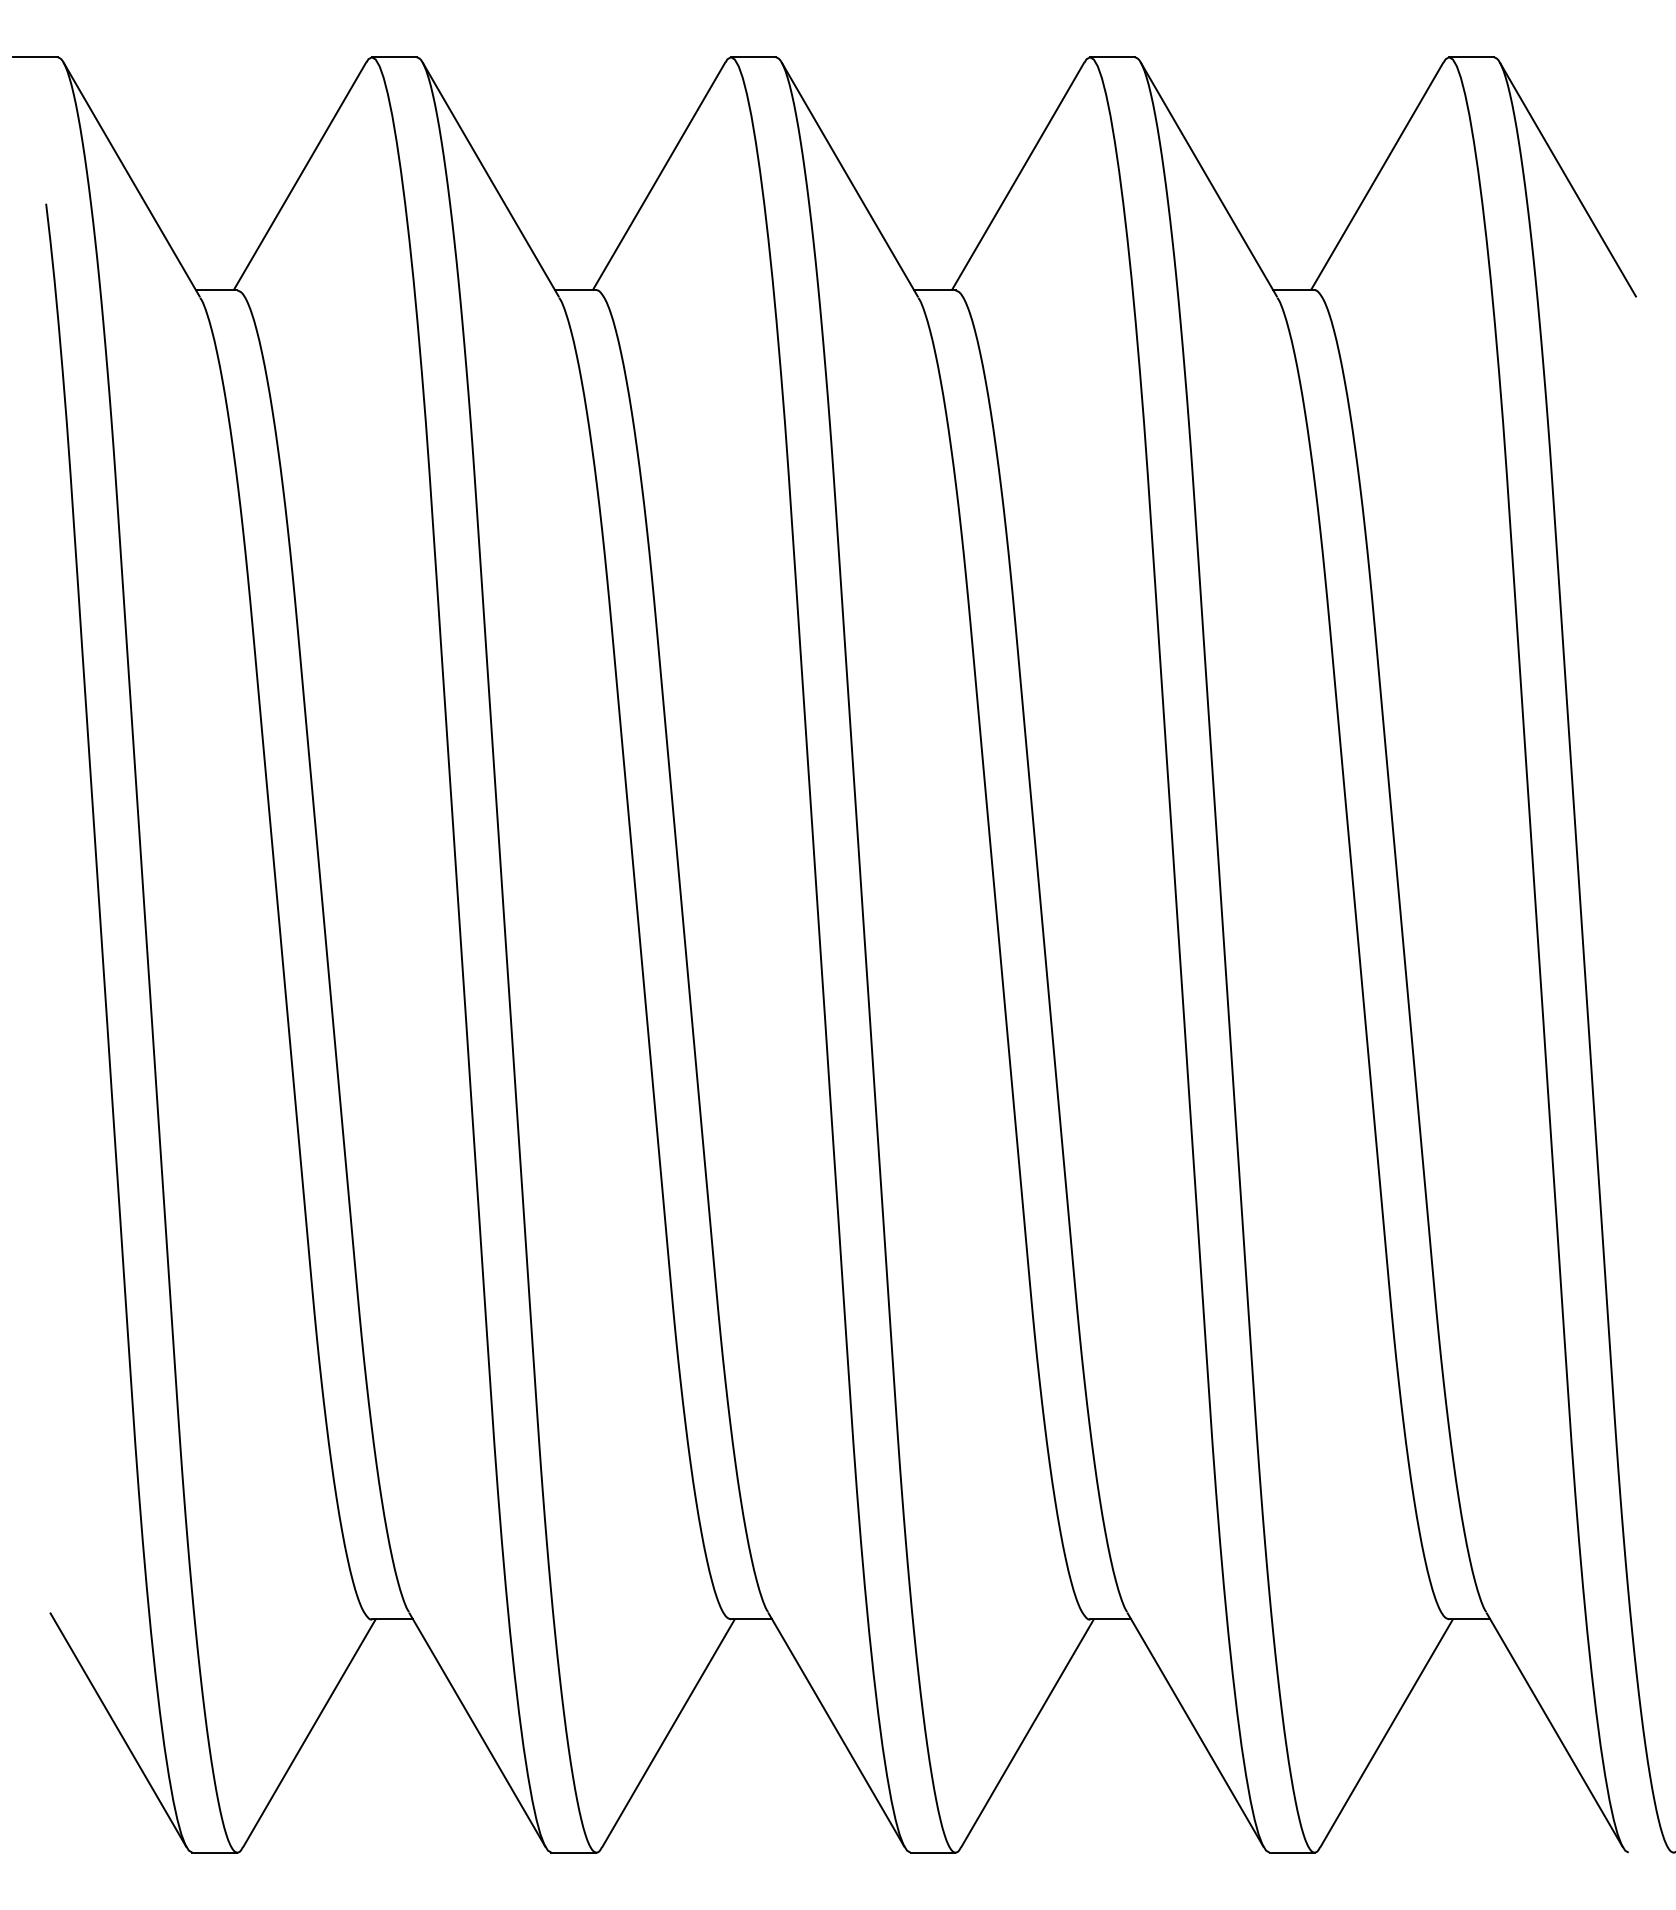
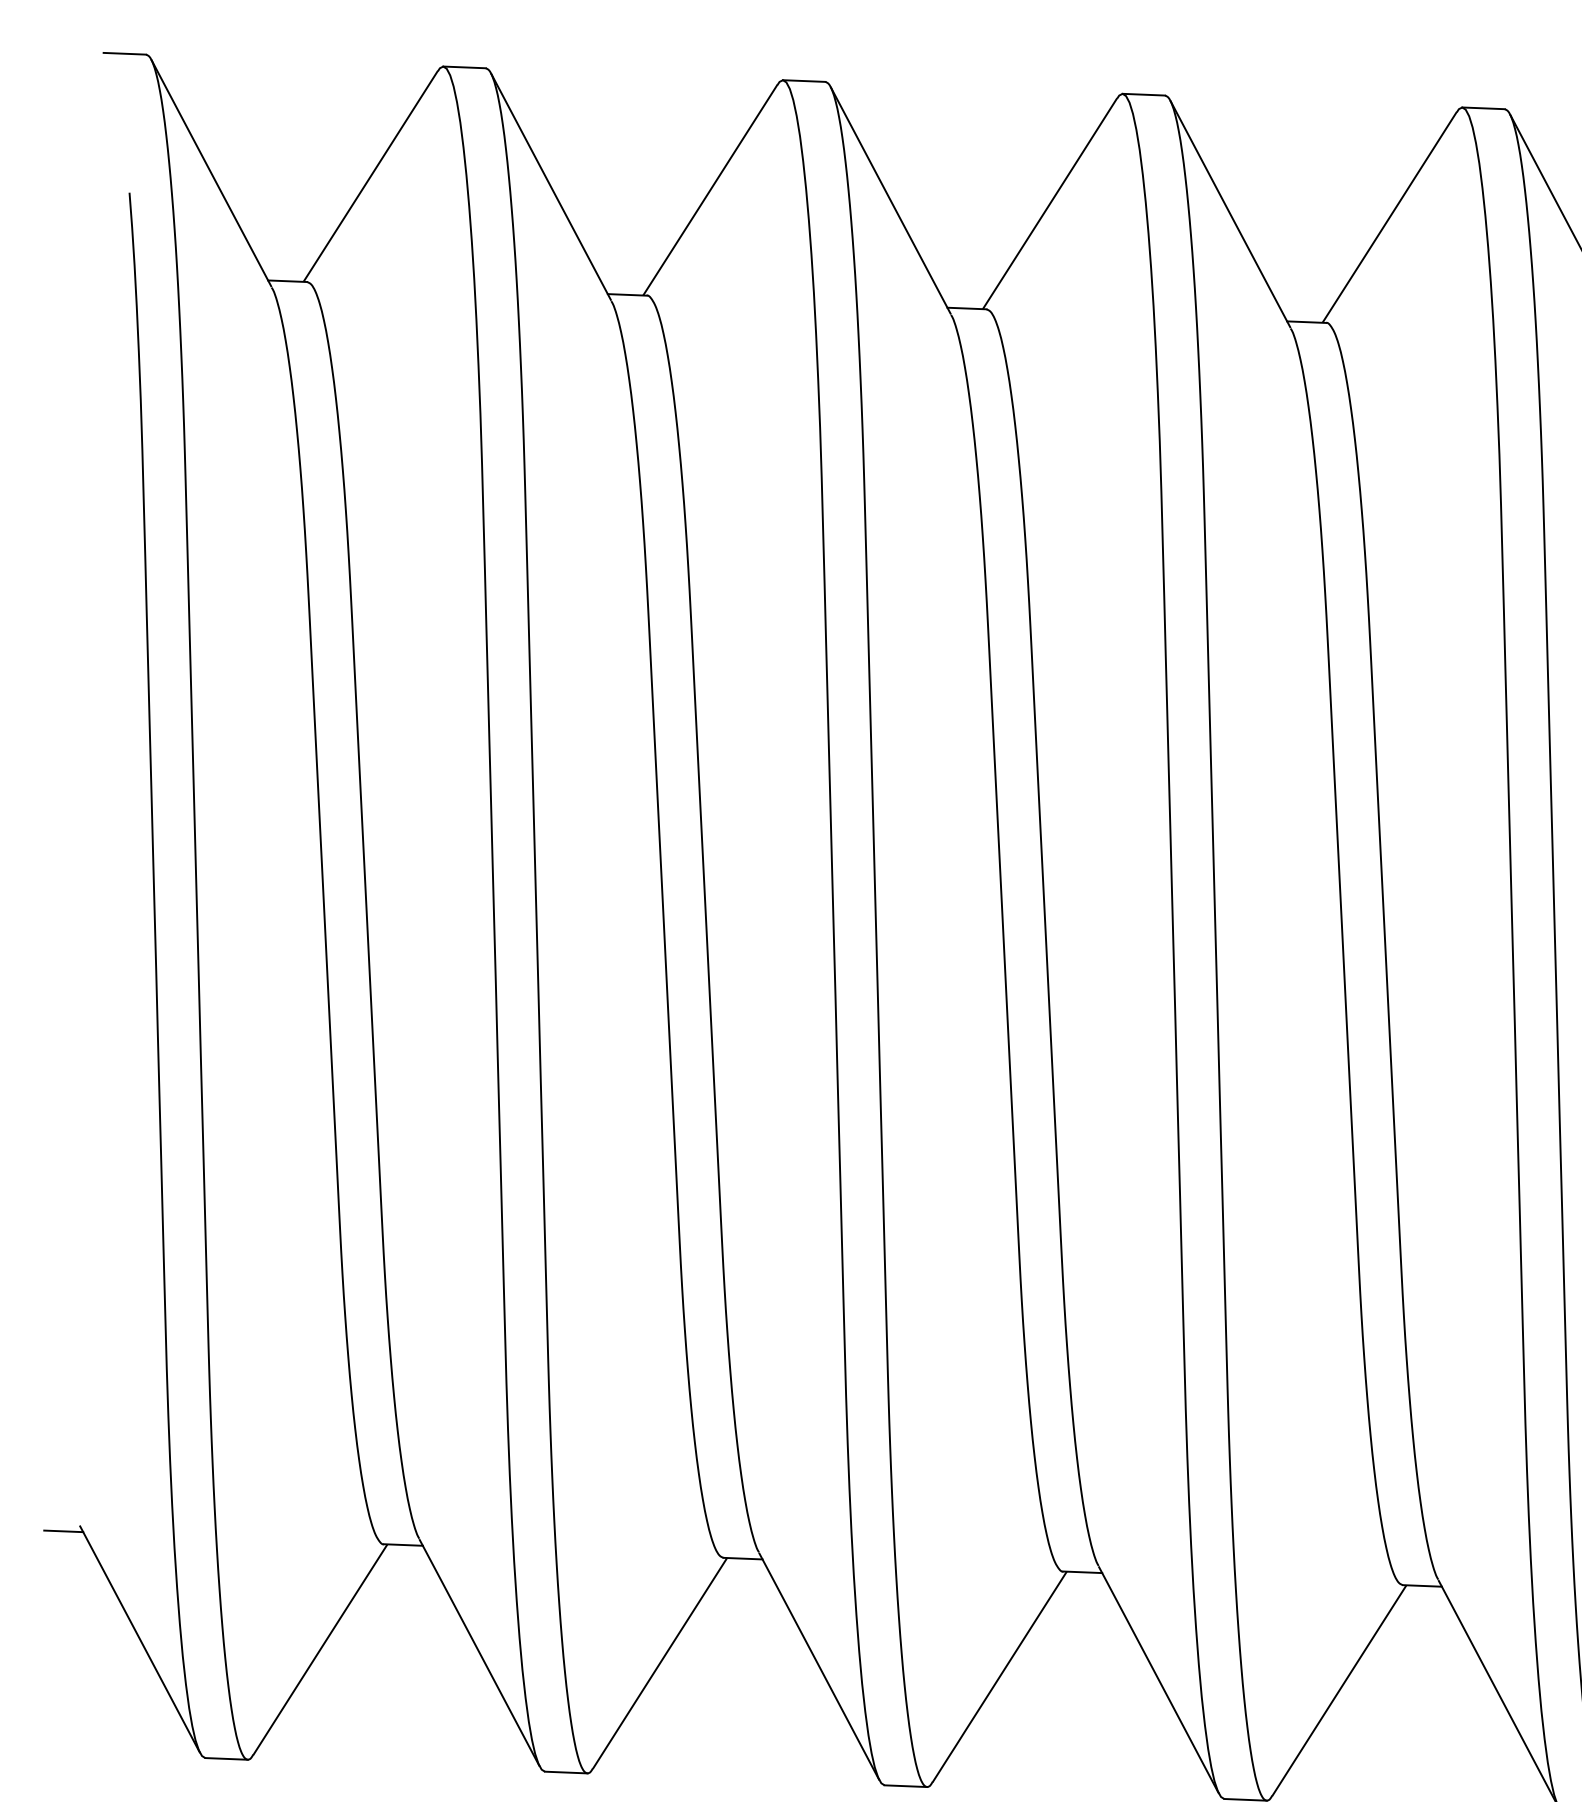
line: (33, 1619) -> (63, 1531), added

